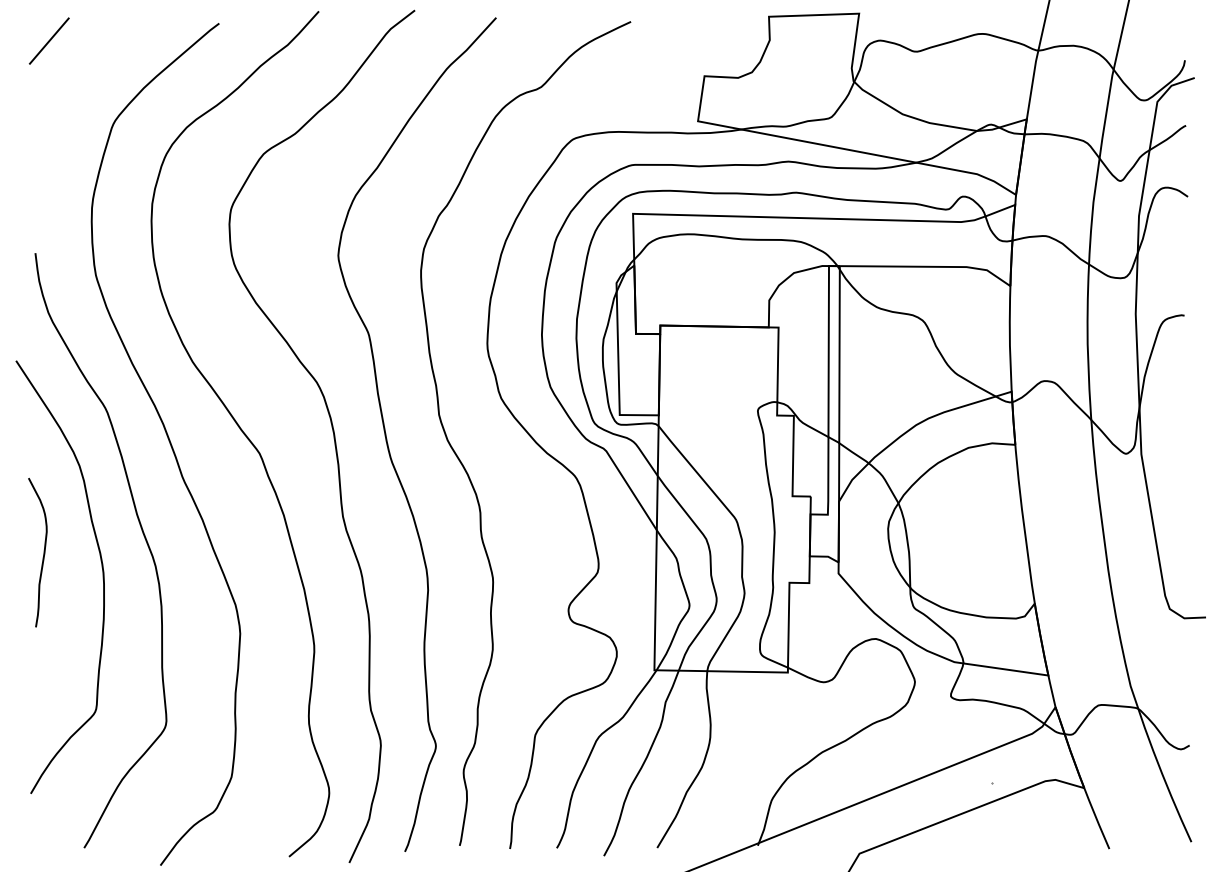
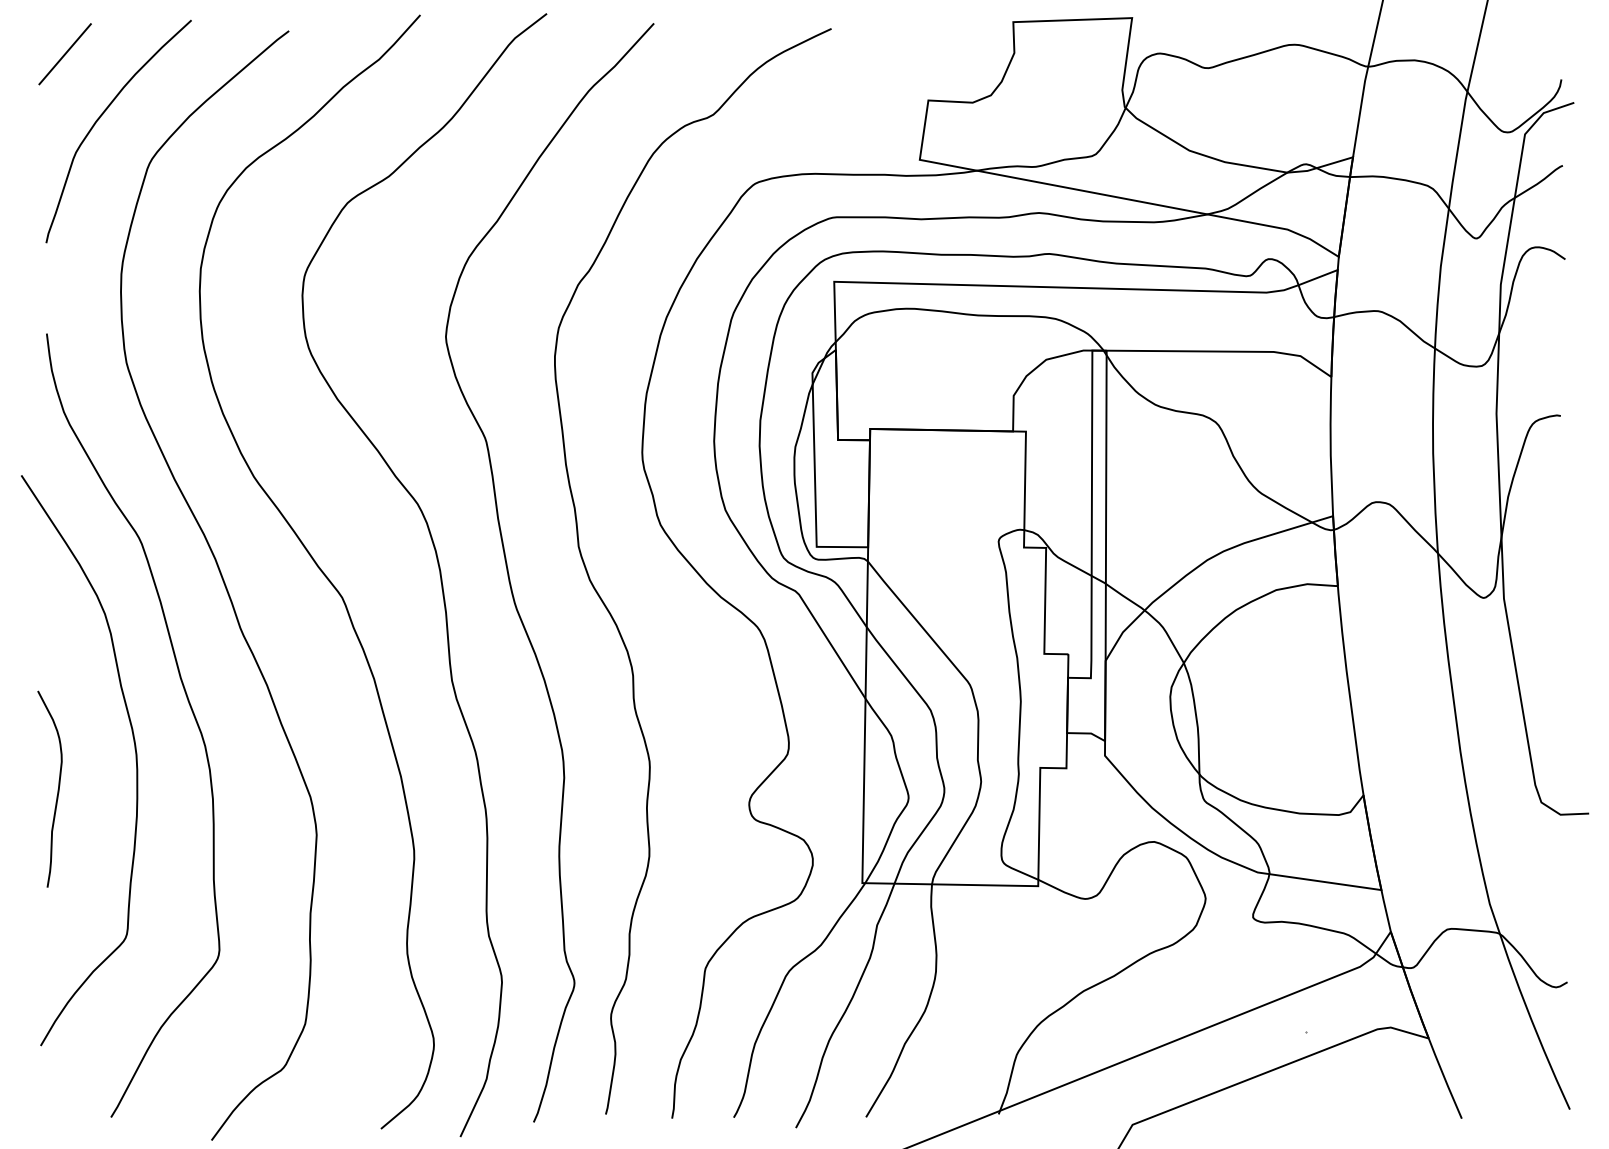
curve: (76, 89) -> (100, 118), added
curve: (43, 552) -> (57, 789), moved

